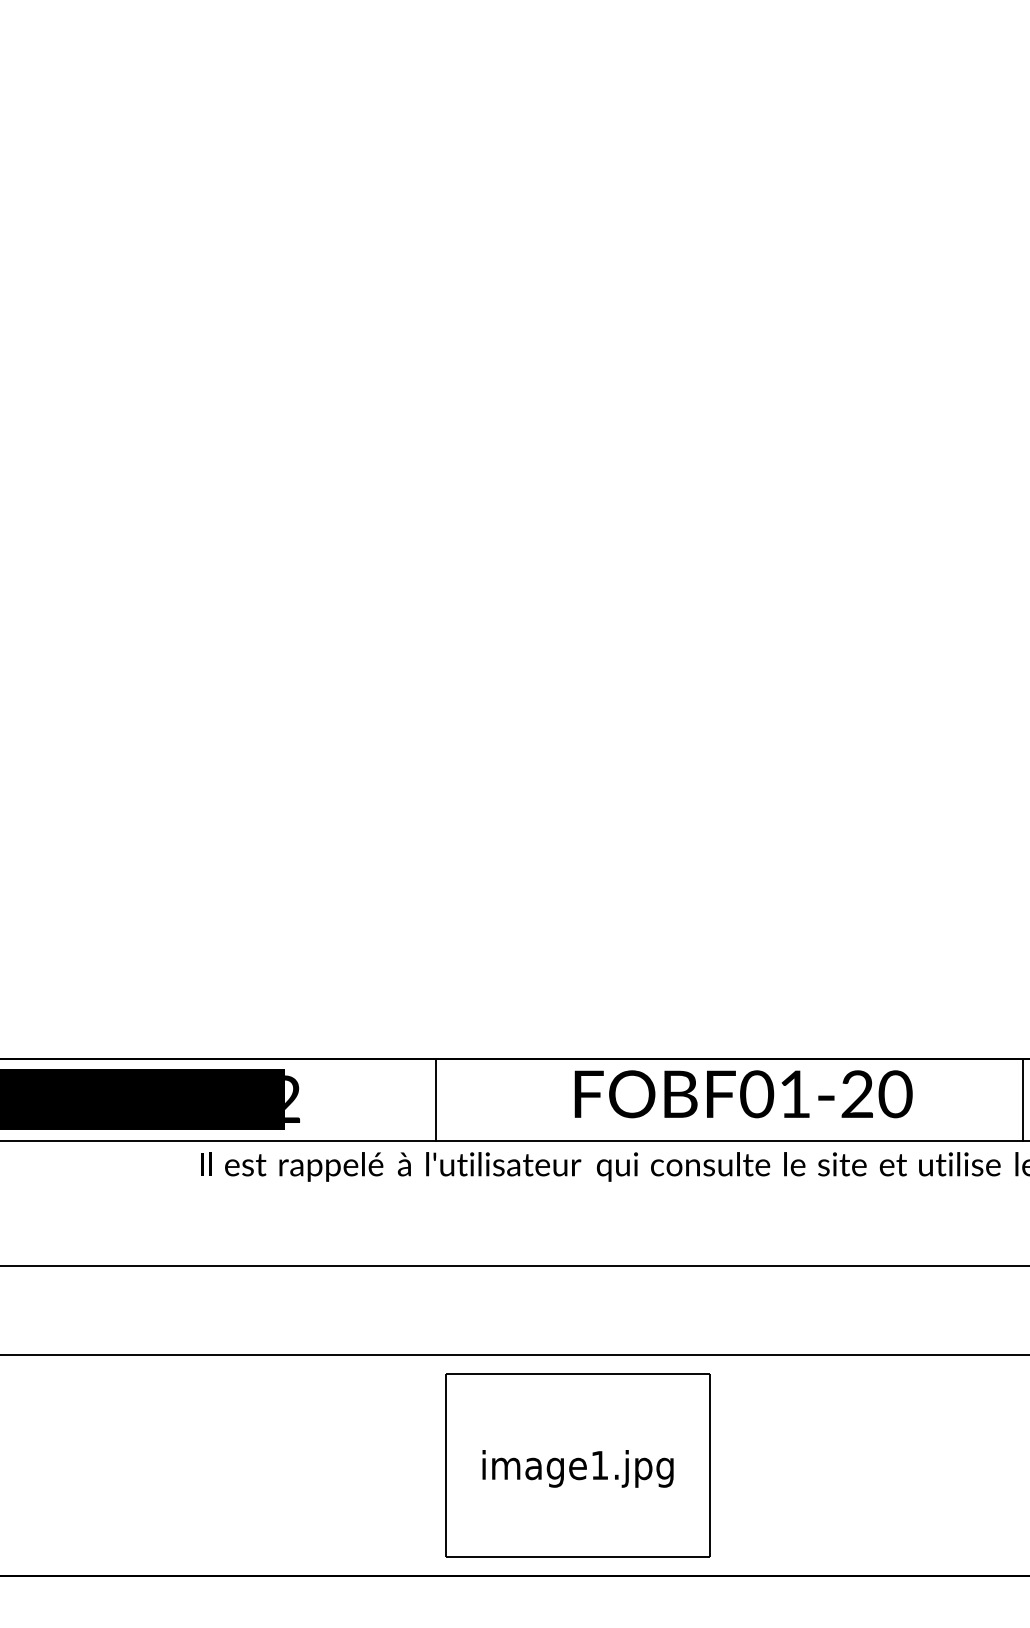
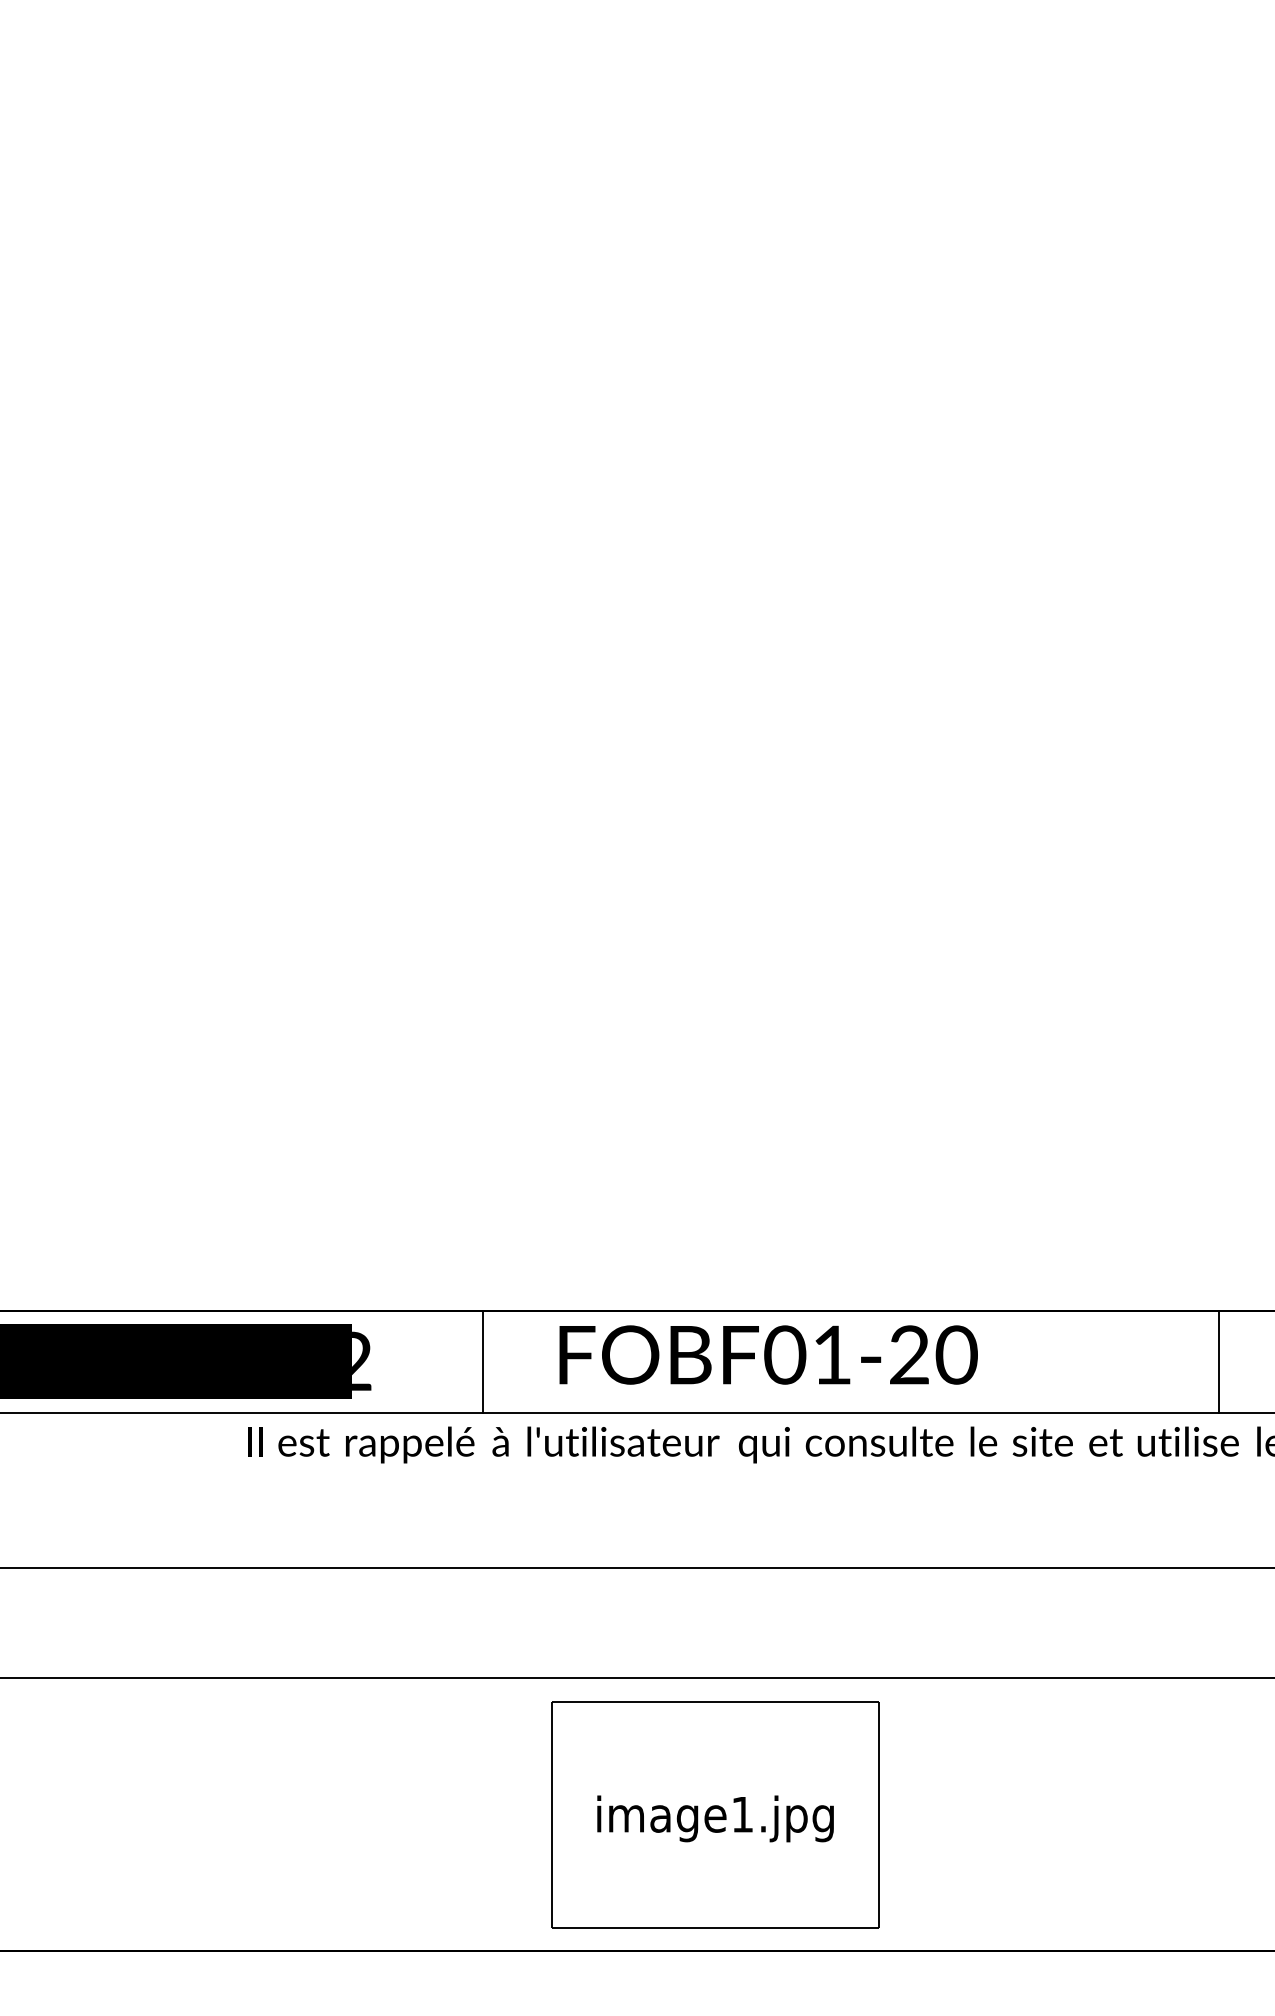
text: (743, 1093) -> (768, 1354), moved
line: (435, 1099) -> (483, 1361), moved
line: (1022, 1099) -> (1218, 1361), moved

